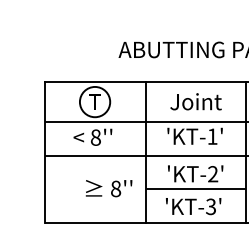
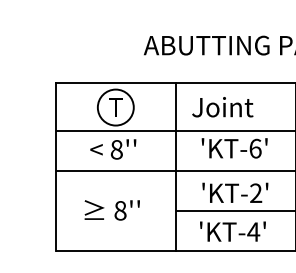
text: (195, 101) -> (222, 106), moved
text: (212, 136) -> (255, 148), 'KT-1' -> 'KT-6'
text: (108, 188) -> (111, 210), moved
text: (210, 206) -> (253, 231), 'KT-3' -> 'KT-4'

